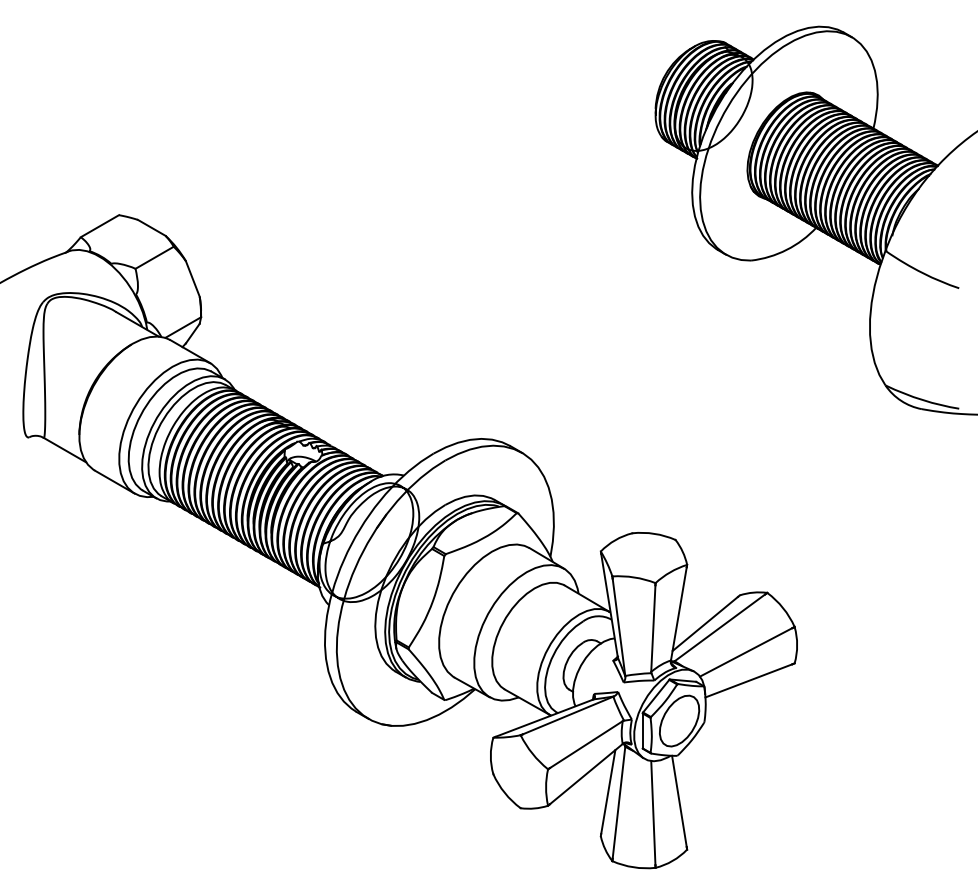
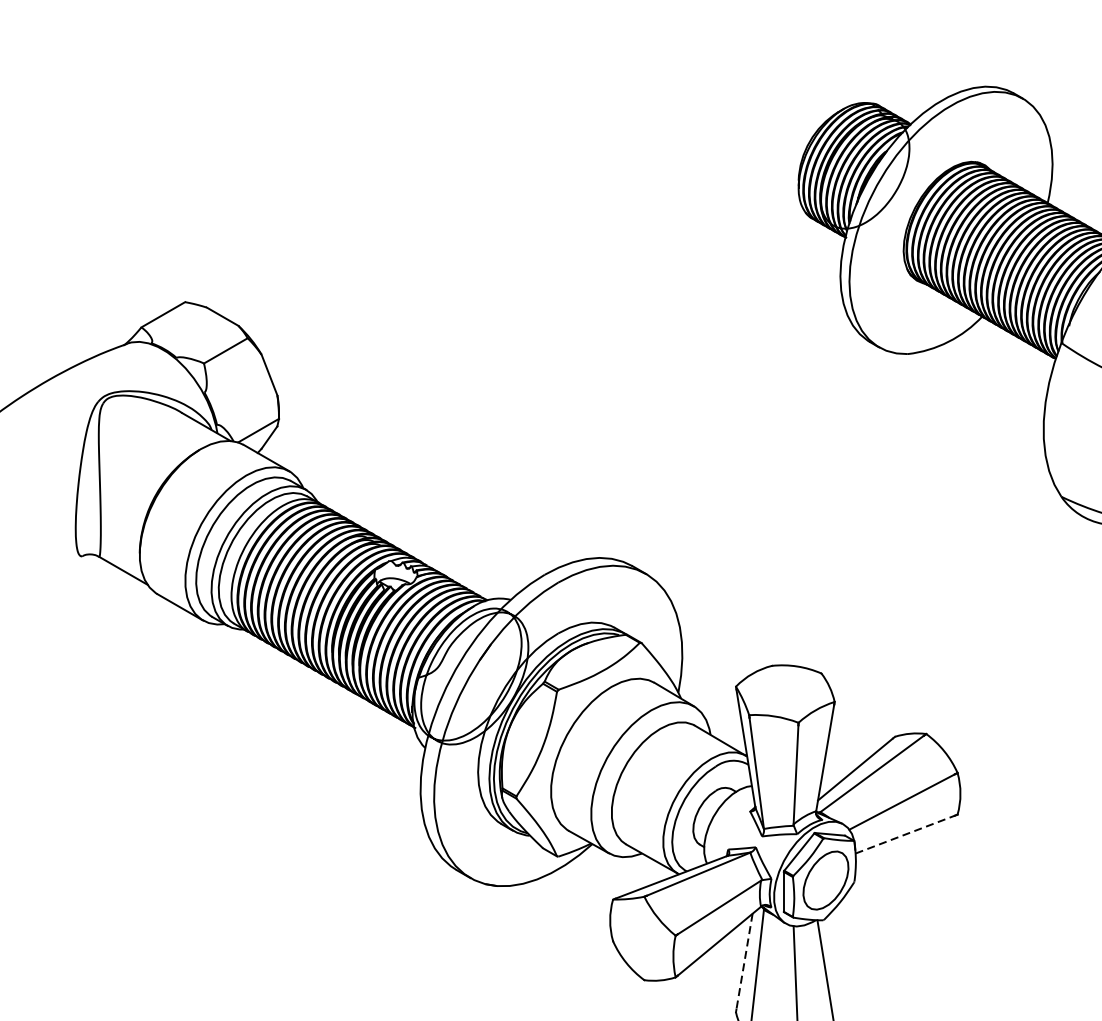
line: (748, 680) -> (904, 834), solid -> dashed
line: (608, 792) -> (744, 962), solid -> dashed

